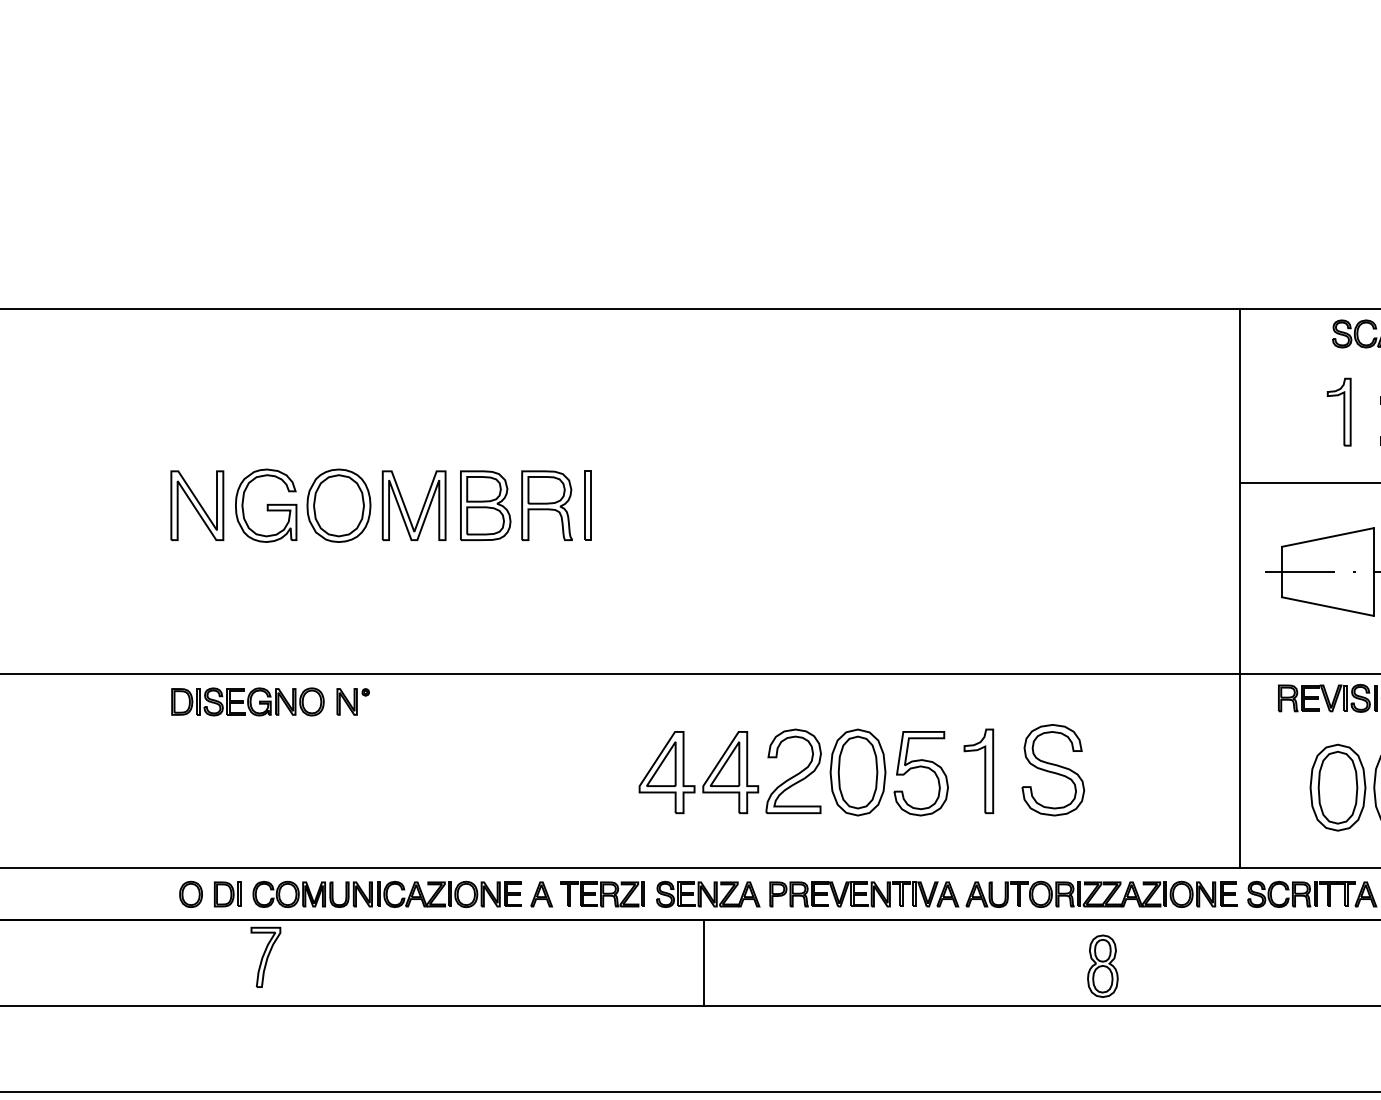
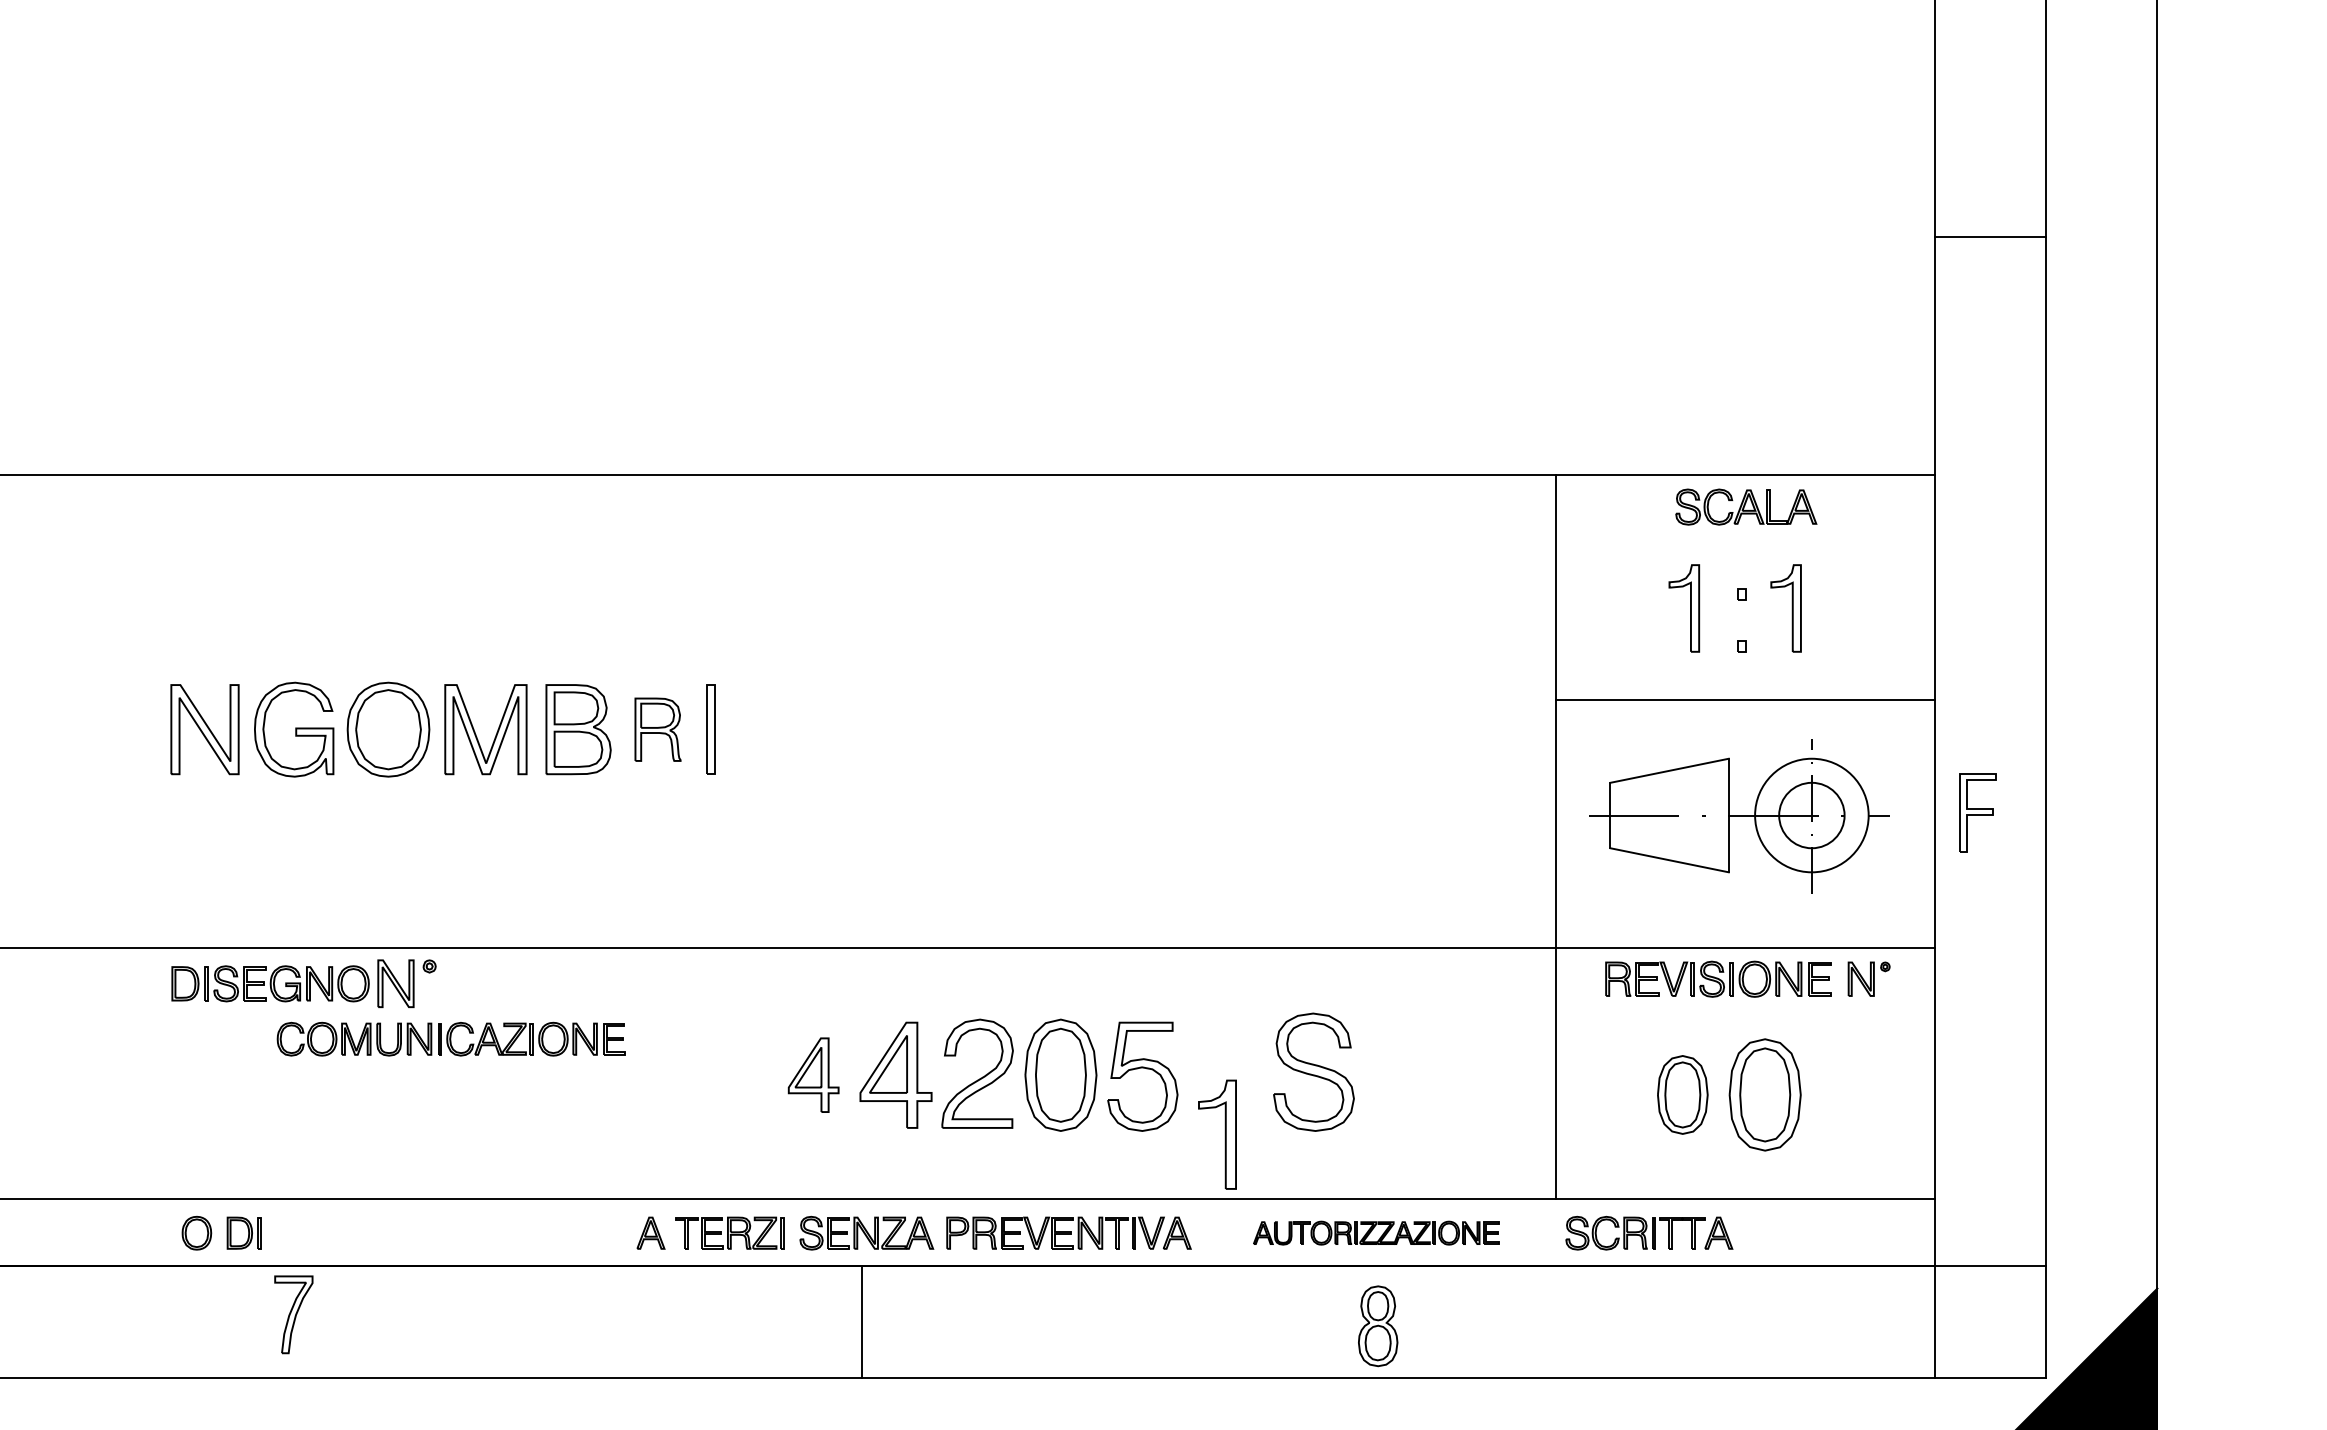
part: (546, 505) -> (657, 729), size x0.7
part: (352, 701) -> (406, 983), size x1.4
part: (667, 771) -> (813, 1074), size x0.7
part: (984, 771) -> (1224, 1134), moved
part: (1337, 787) -> (1682, 1094), size x0.7
part: (386, 893) -> (450, 1038), moved
part: (1101, 893) -> (1376, 1232), size x0.7

